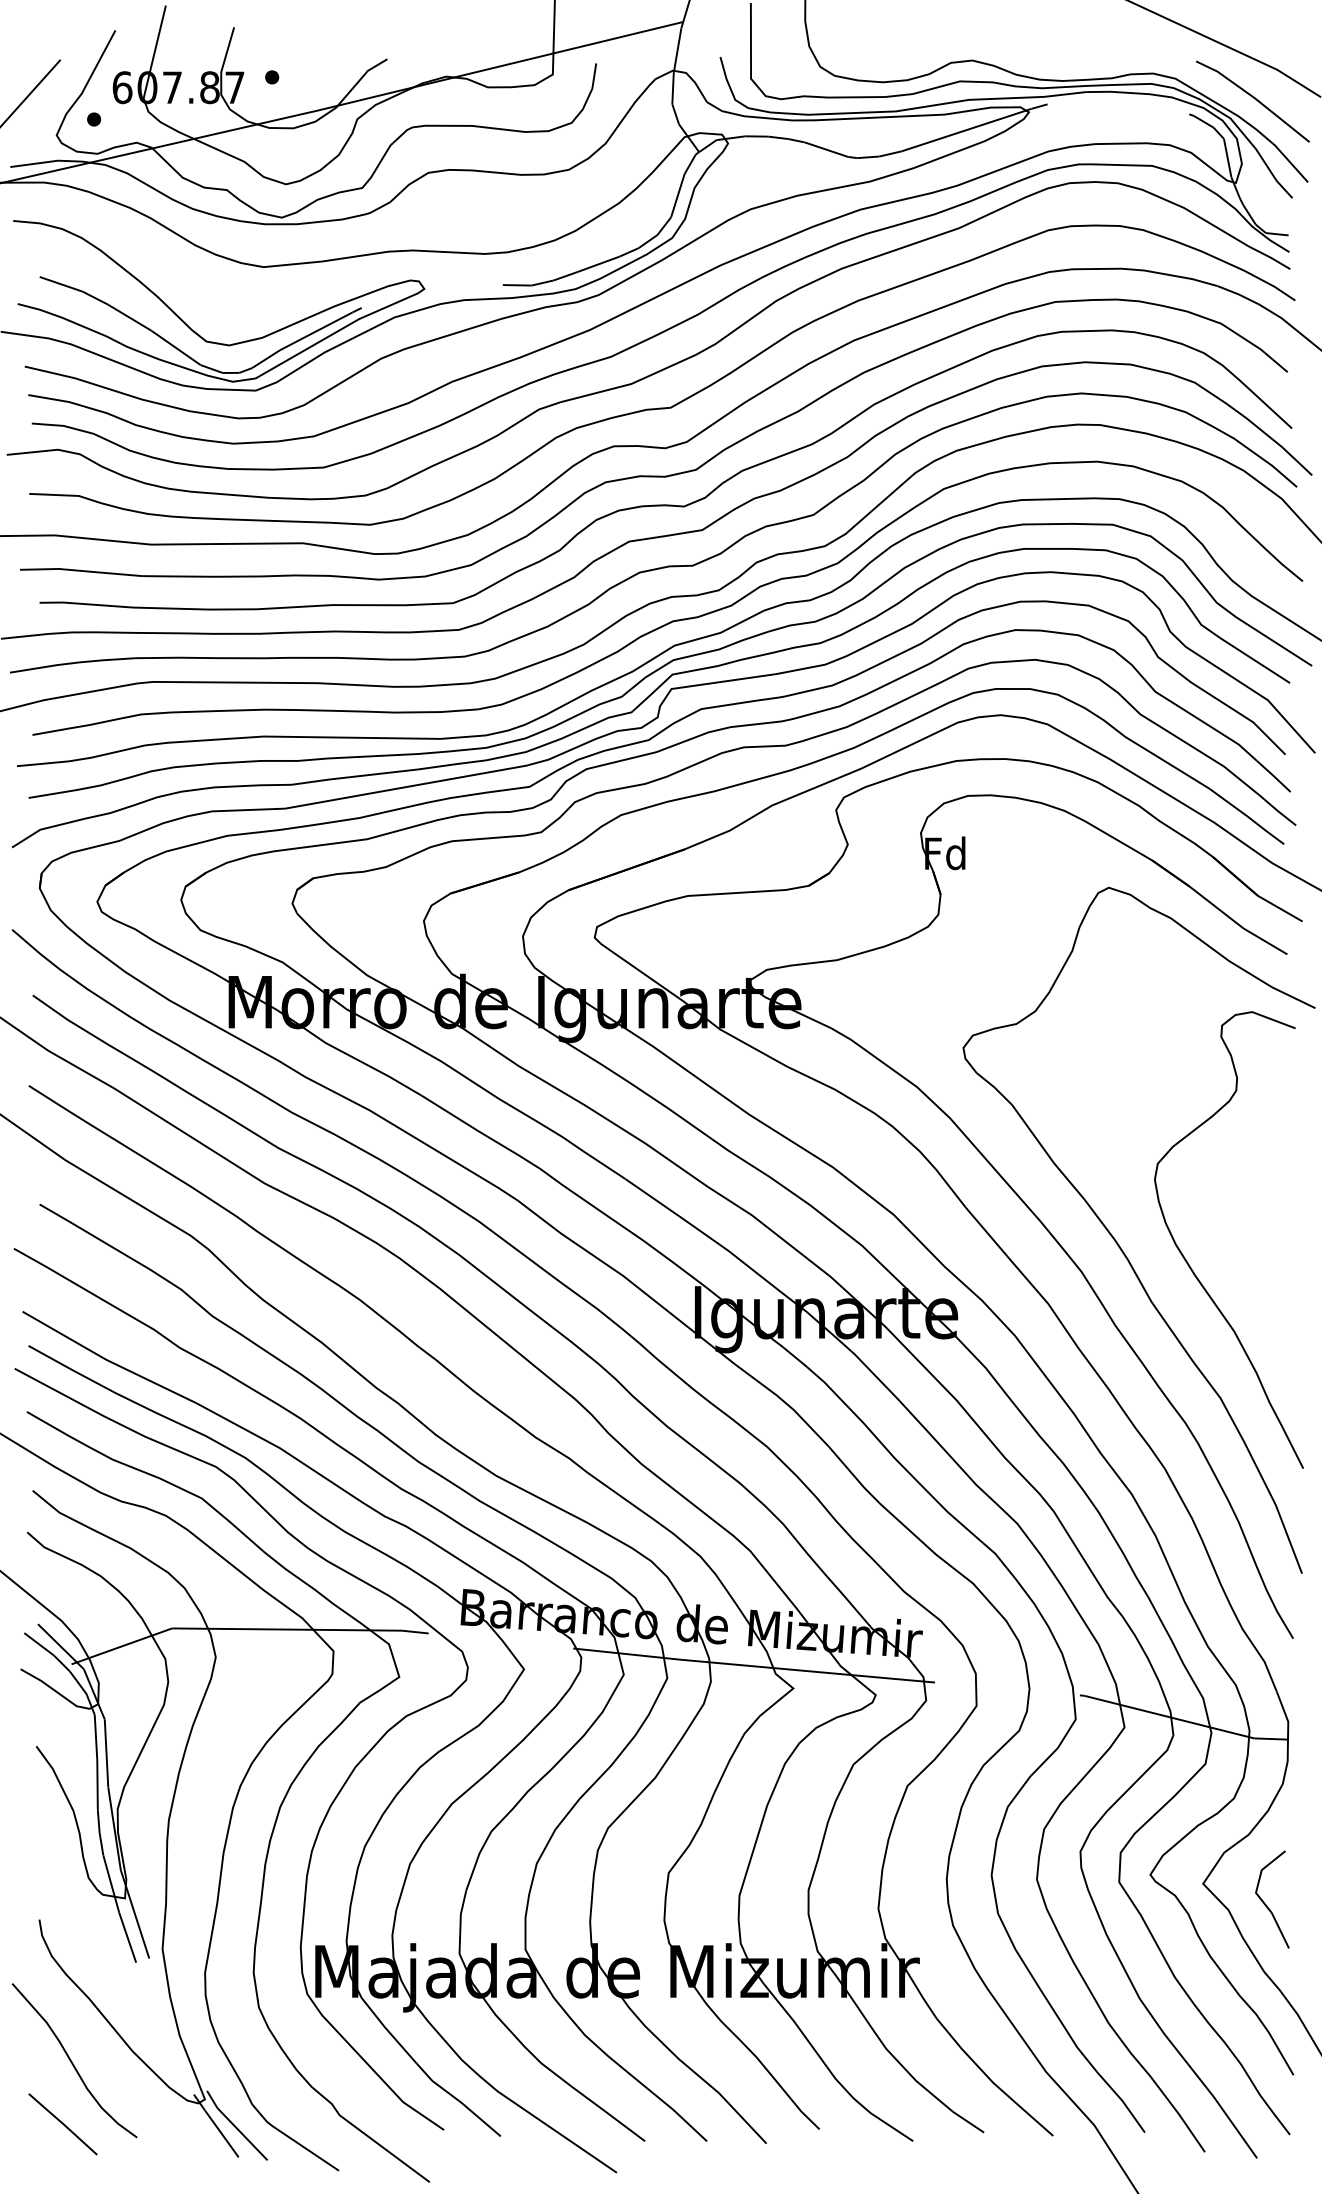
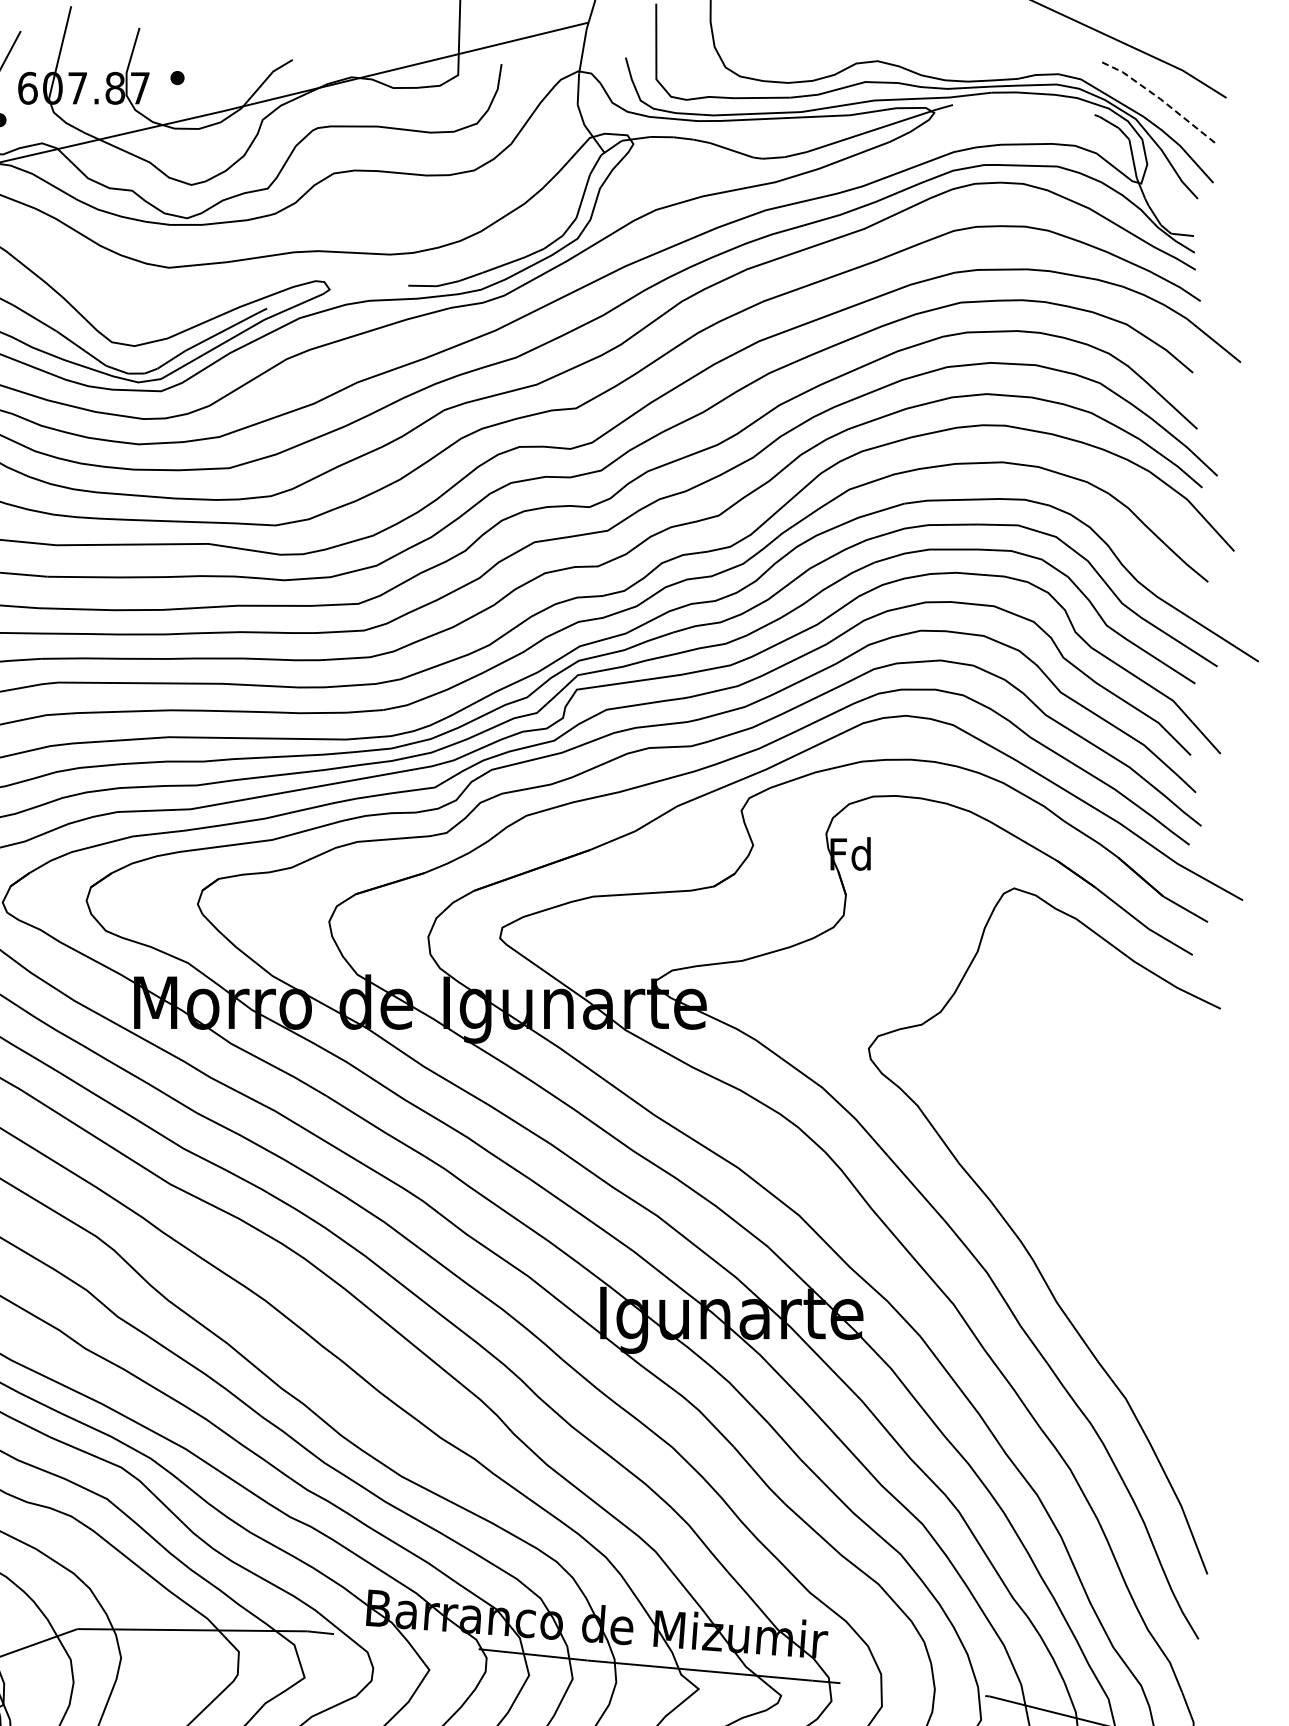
line: (1254, 97) -> (1159, 98), solid -> dashed
curve: (1188, 1262) -> (1093, 1263), removed

